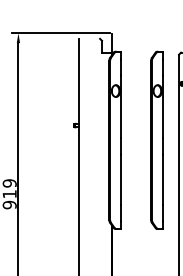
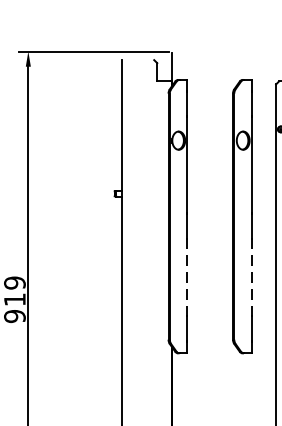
line: (121, 179) -> (187, 276), solid -> dashed
line: (163, 179) -> (252, 276), solid -> dashed

